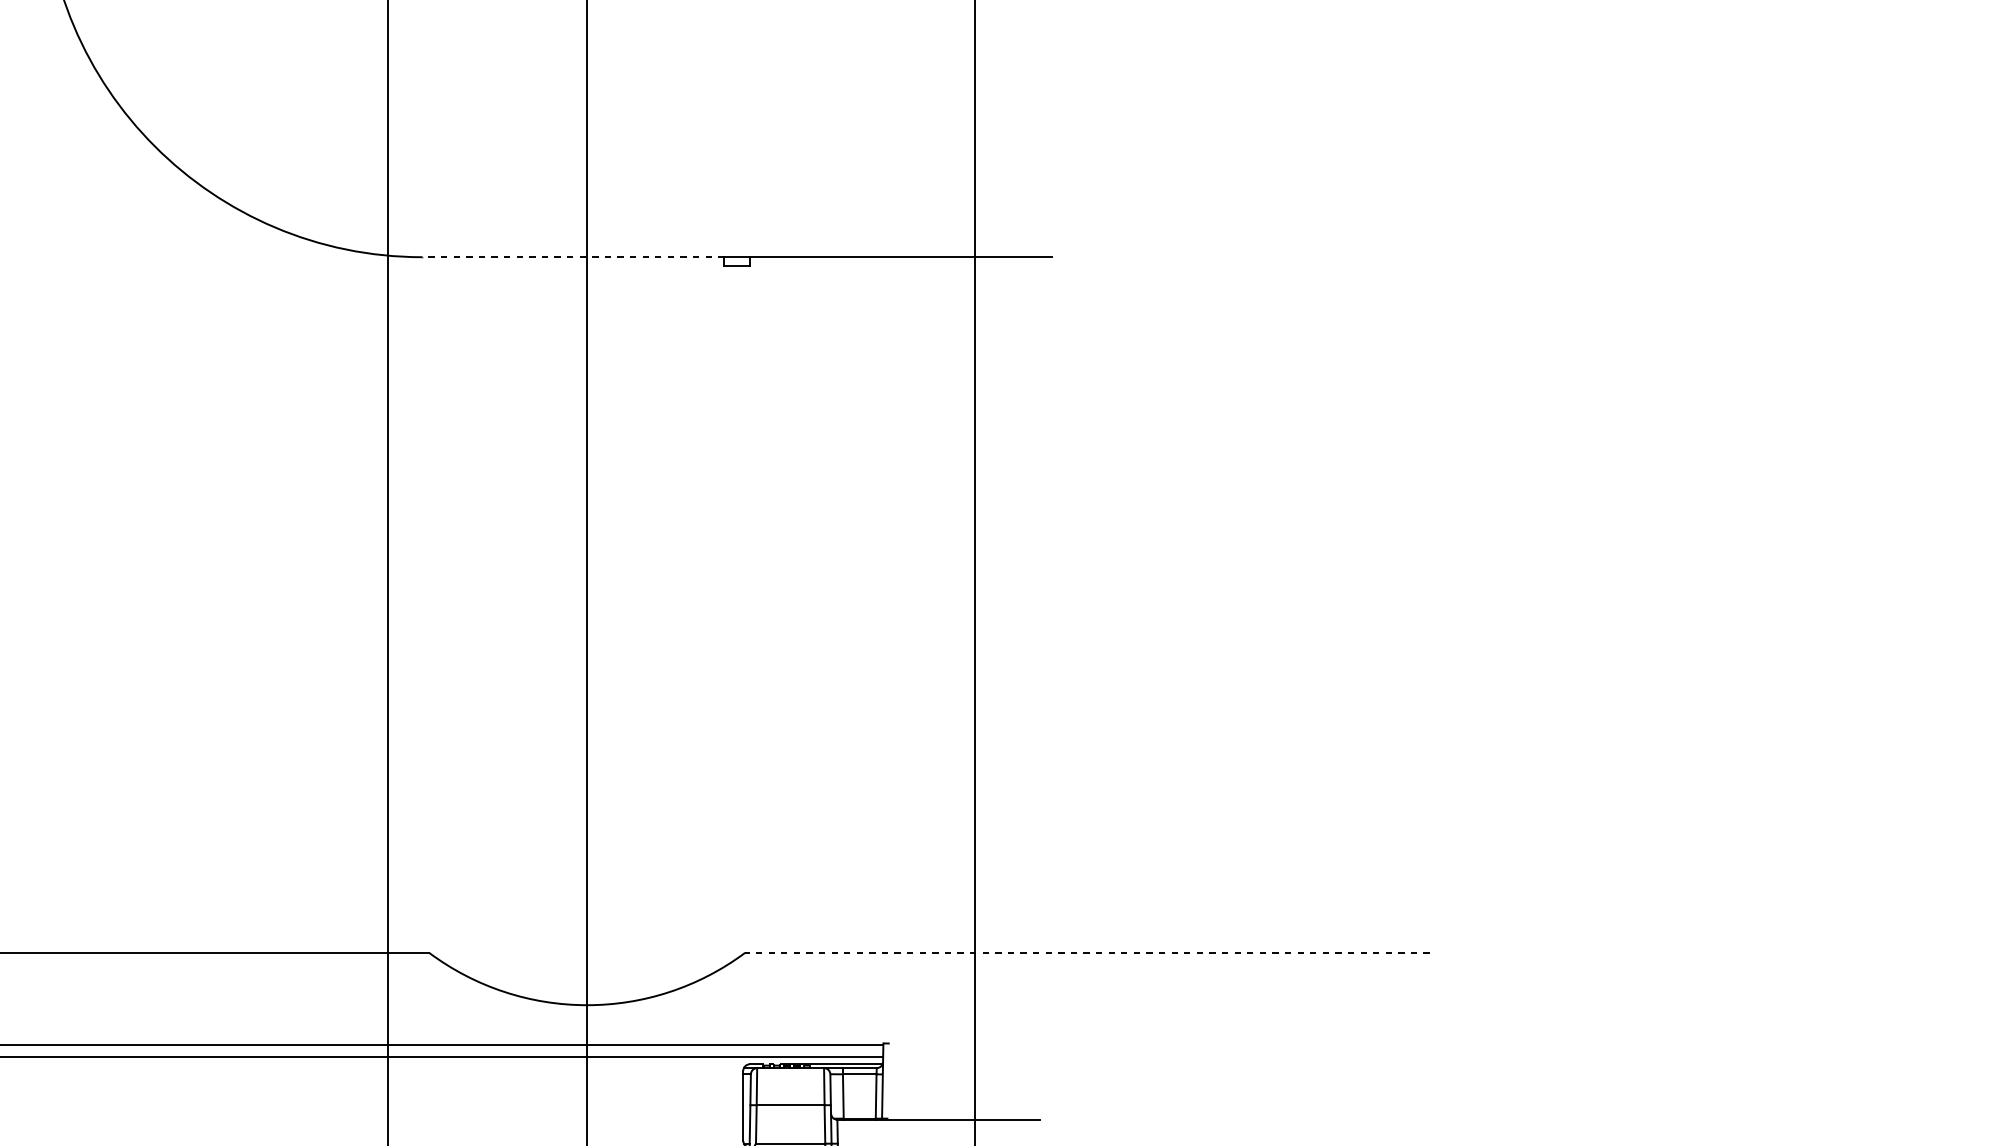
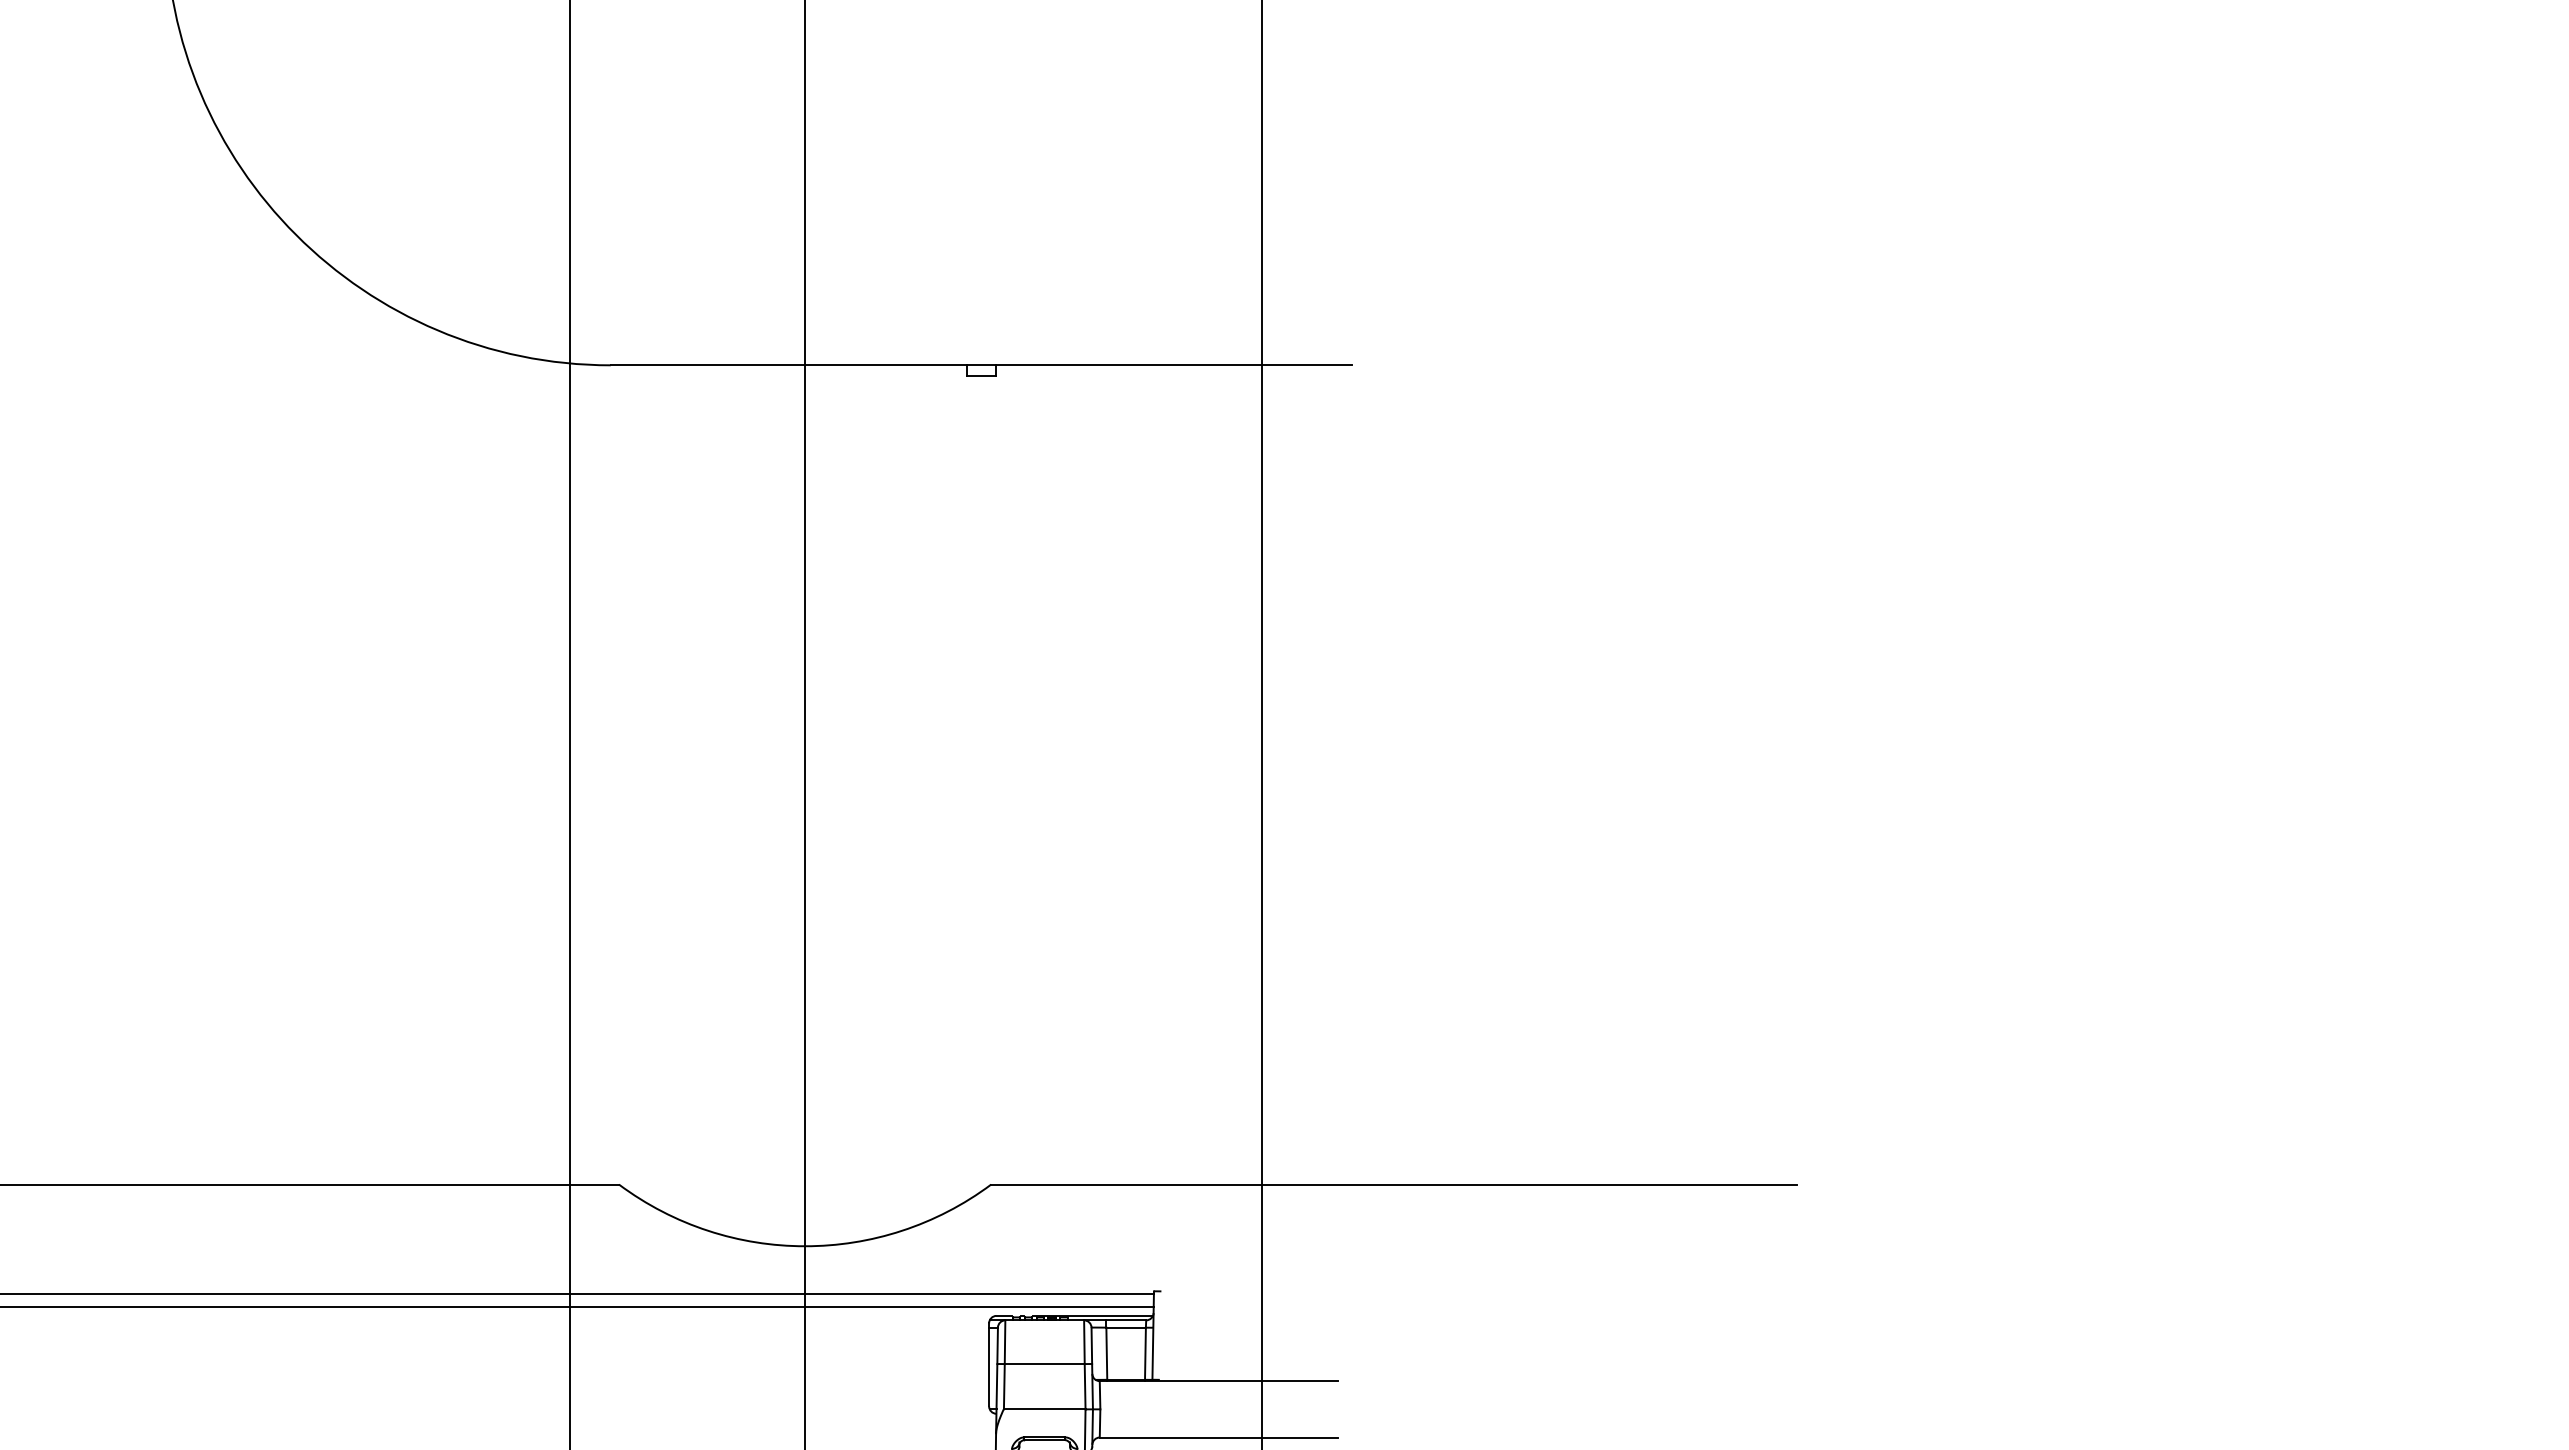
line: (573, 257) -> (788, 365), dashed -> solid
line: (1086, 952) -> (1393, 1184), dashed -> solid

